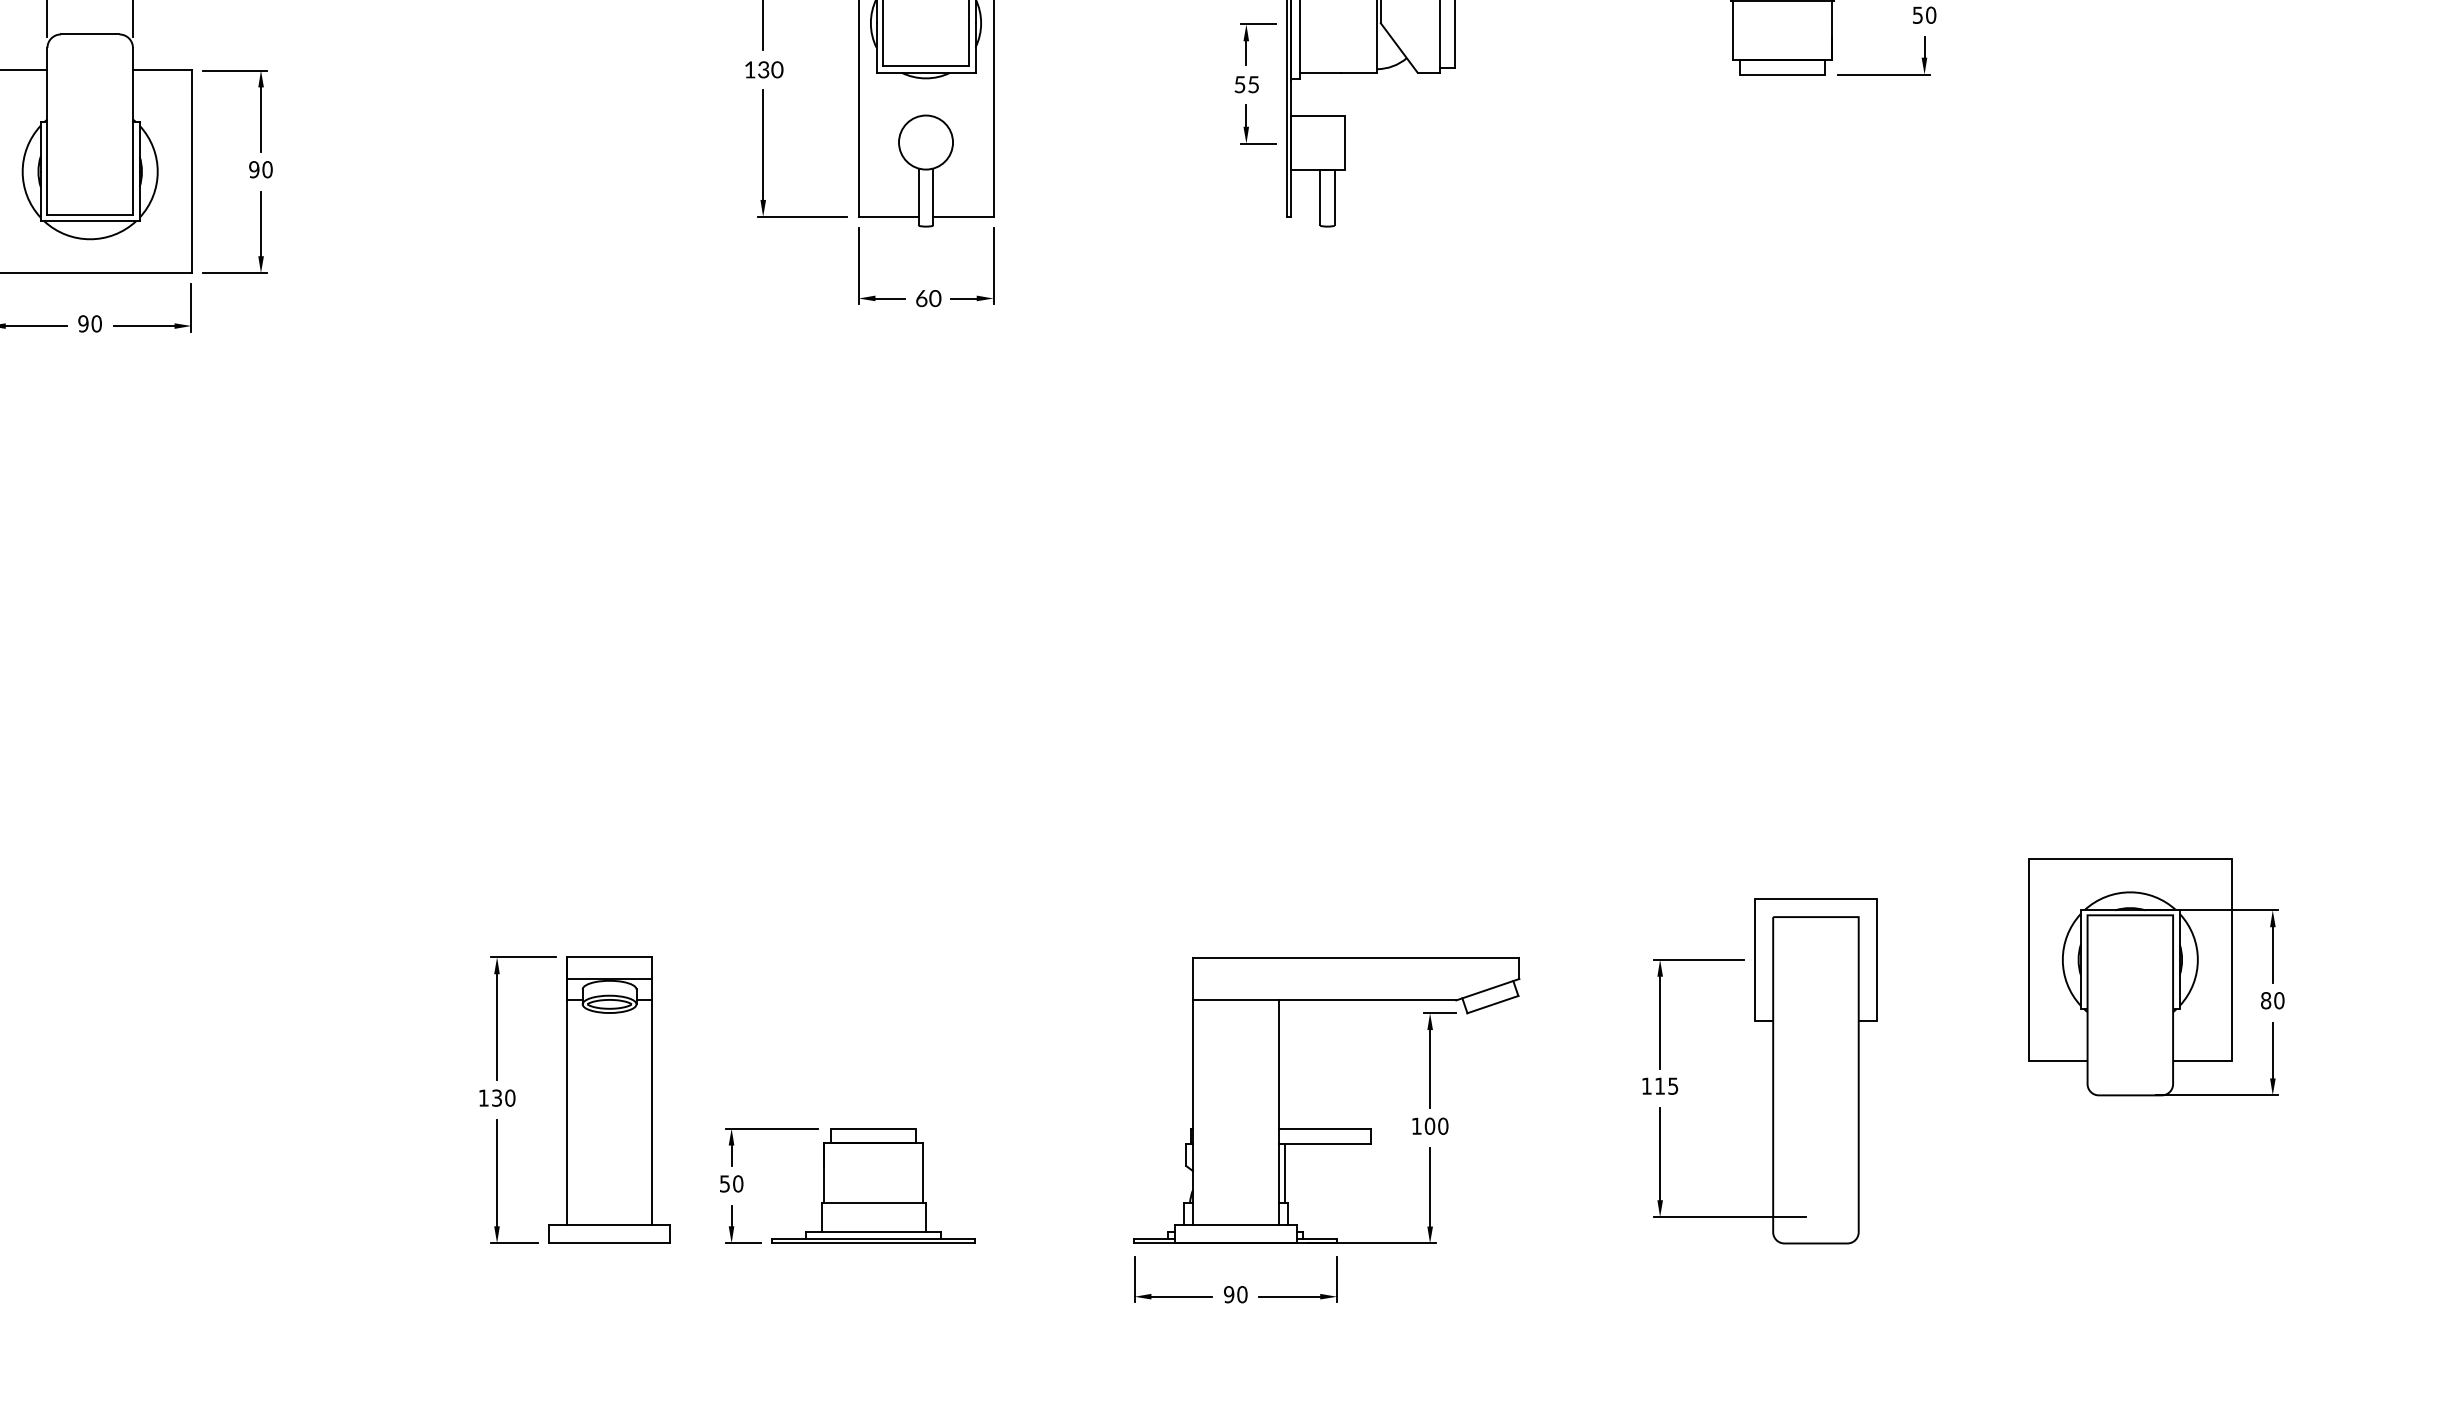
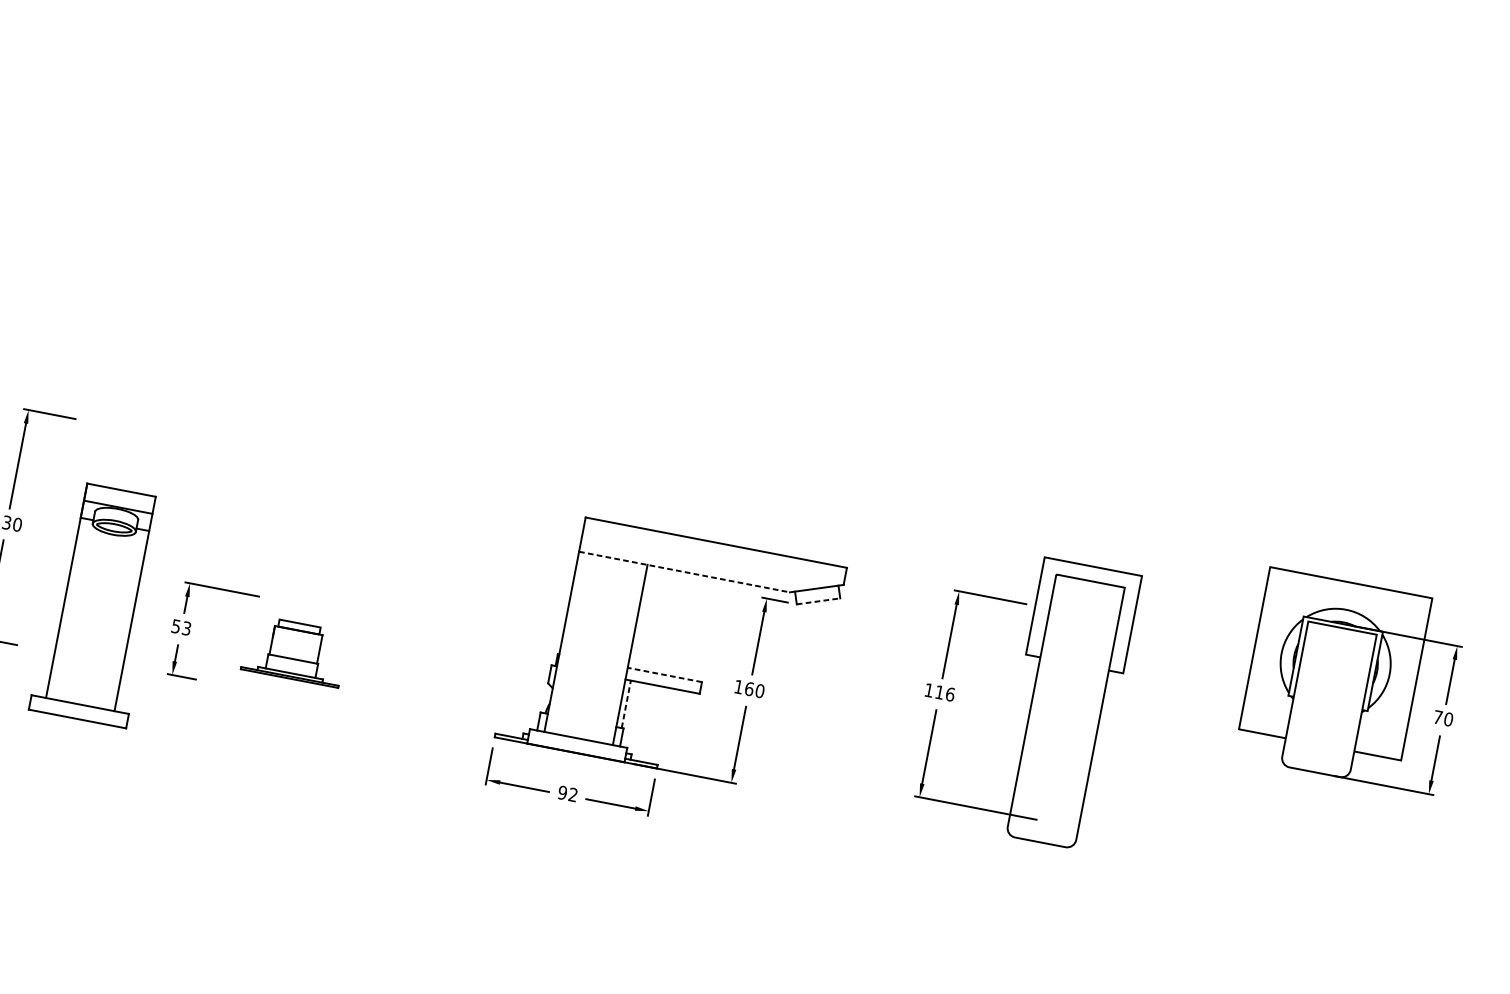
line: (1324, 1000) -> (684, 572), solid -> dashed
text: (2266, 1000) -> (1438, 717), 80 -> 70
line: (1492, 1004) -> (818, 601), solid -> dashed
text: (1673, 1085) -> (950, 693), 115 -> 116
part: (609, 1099) -> (99, 603), moved
text: (1430, 1125) -> (749, 688), 100 -> 160
line: (1324, 1128) -> (664, 674), solid -> dashed
line: (1285, 1173) -> (626, 704), solid -> dashed
text: (738, 1183) -> (187, 628), 50 -> 53
part: (873, 1185) -> (294, 650), size x0.6
text: (1242, 1294) -> (573, 794), 90 -> 92

